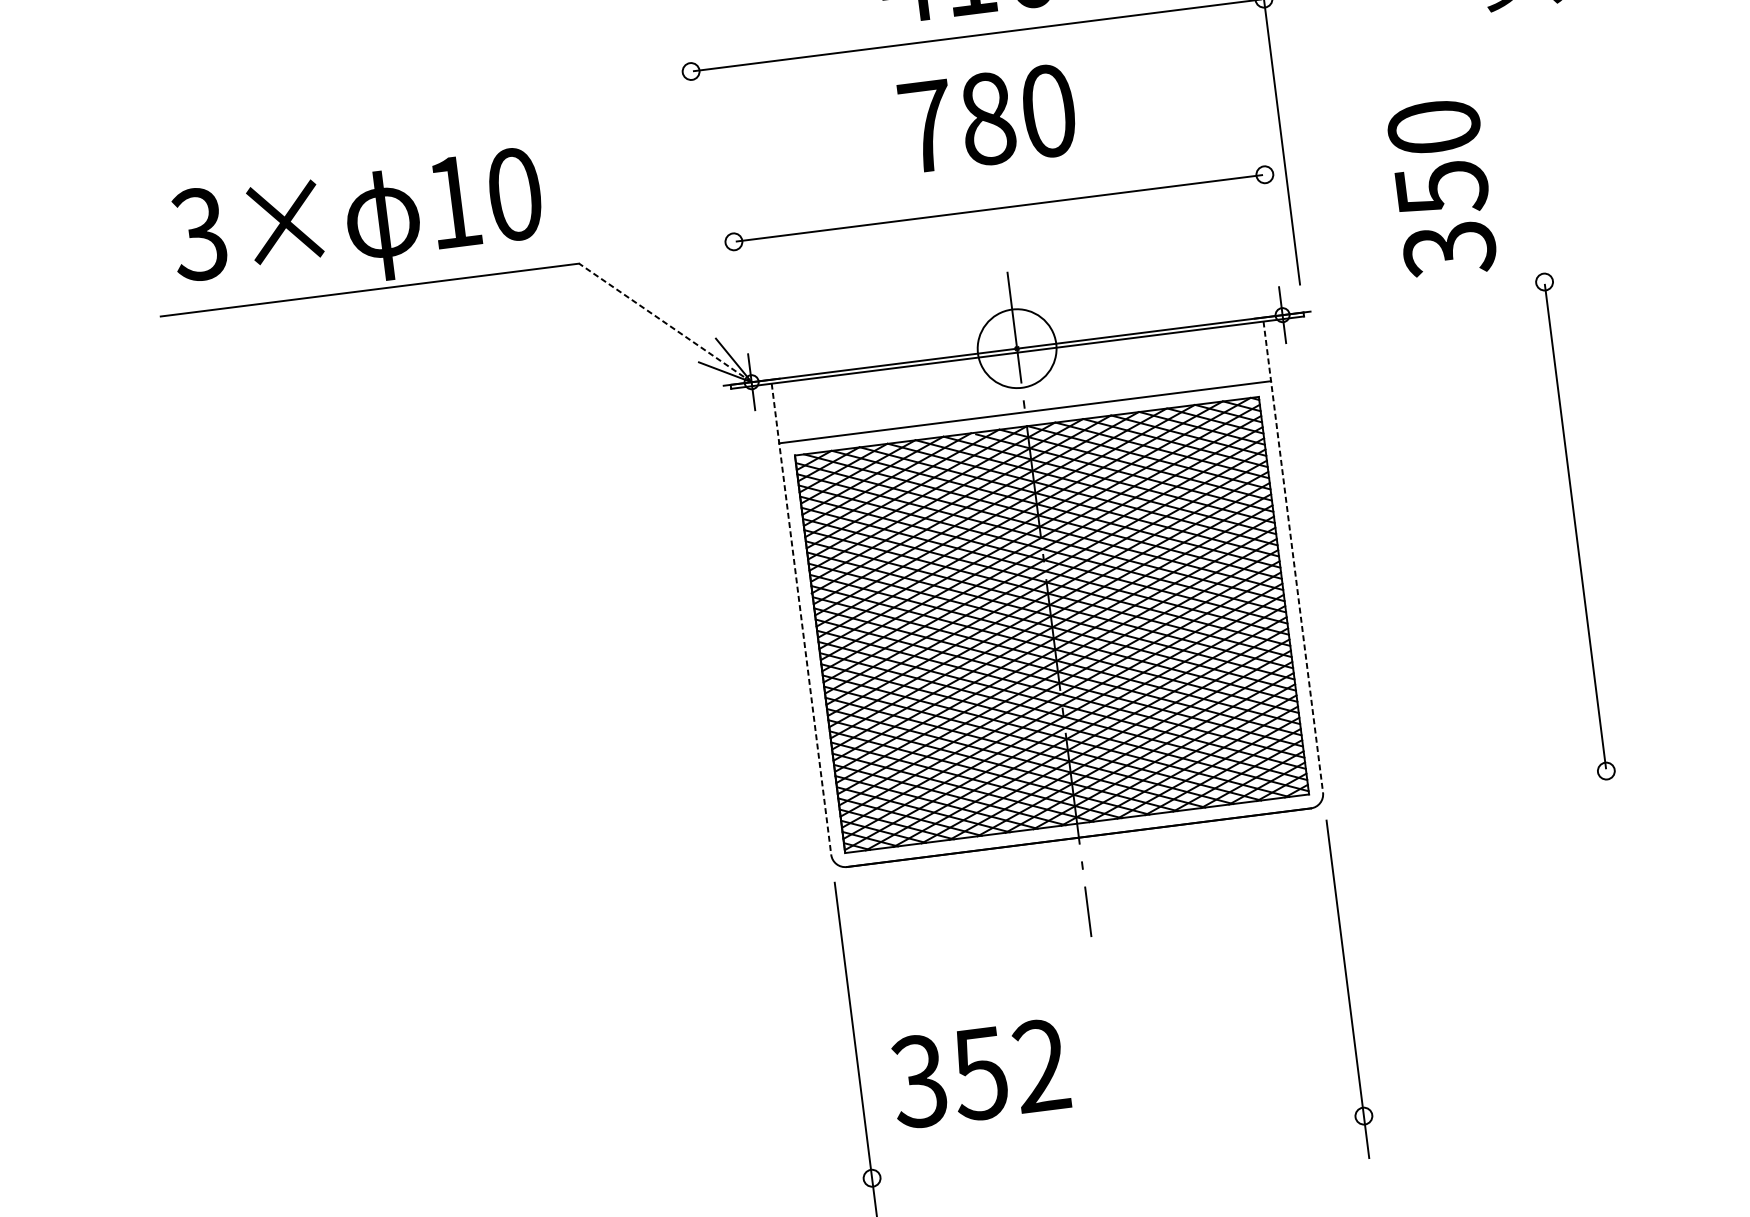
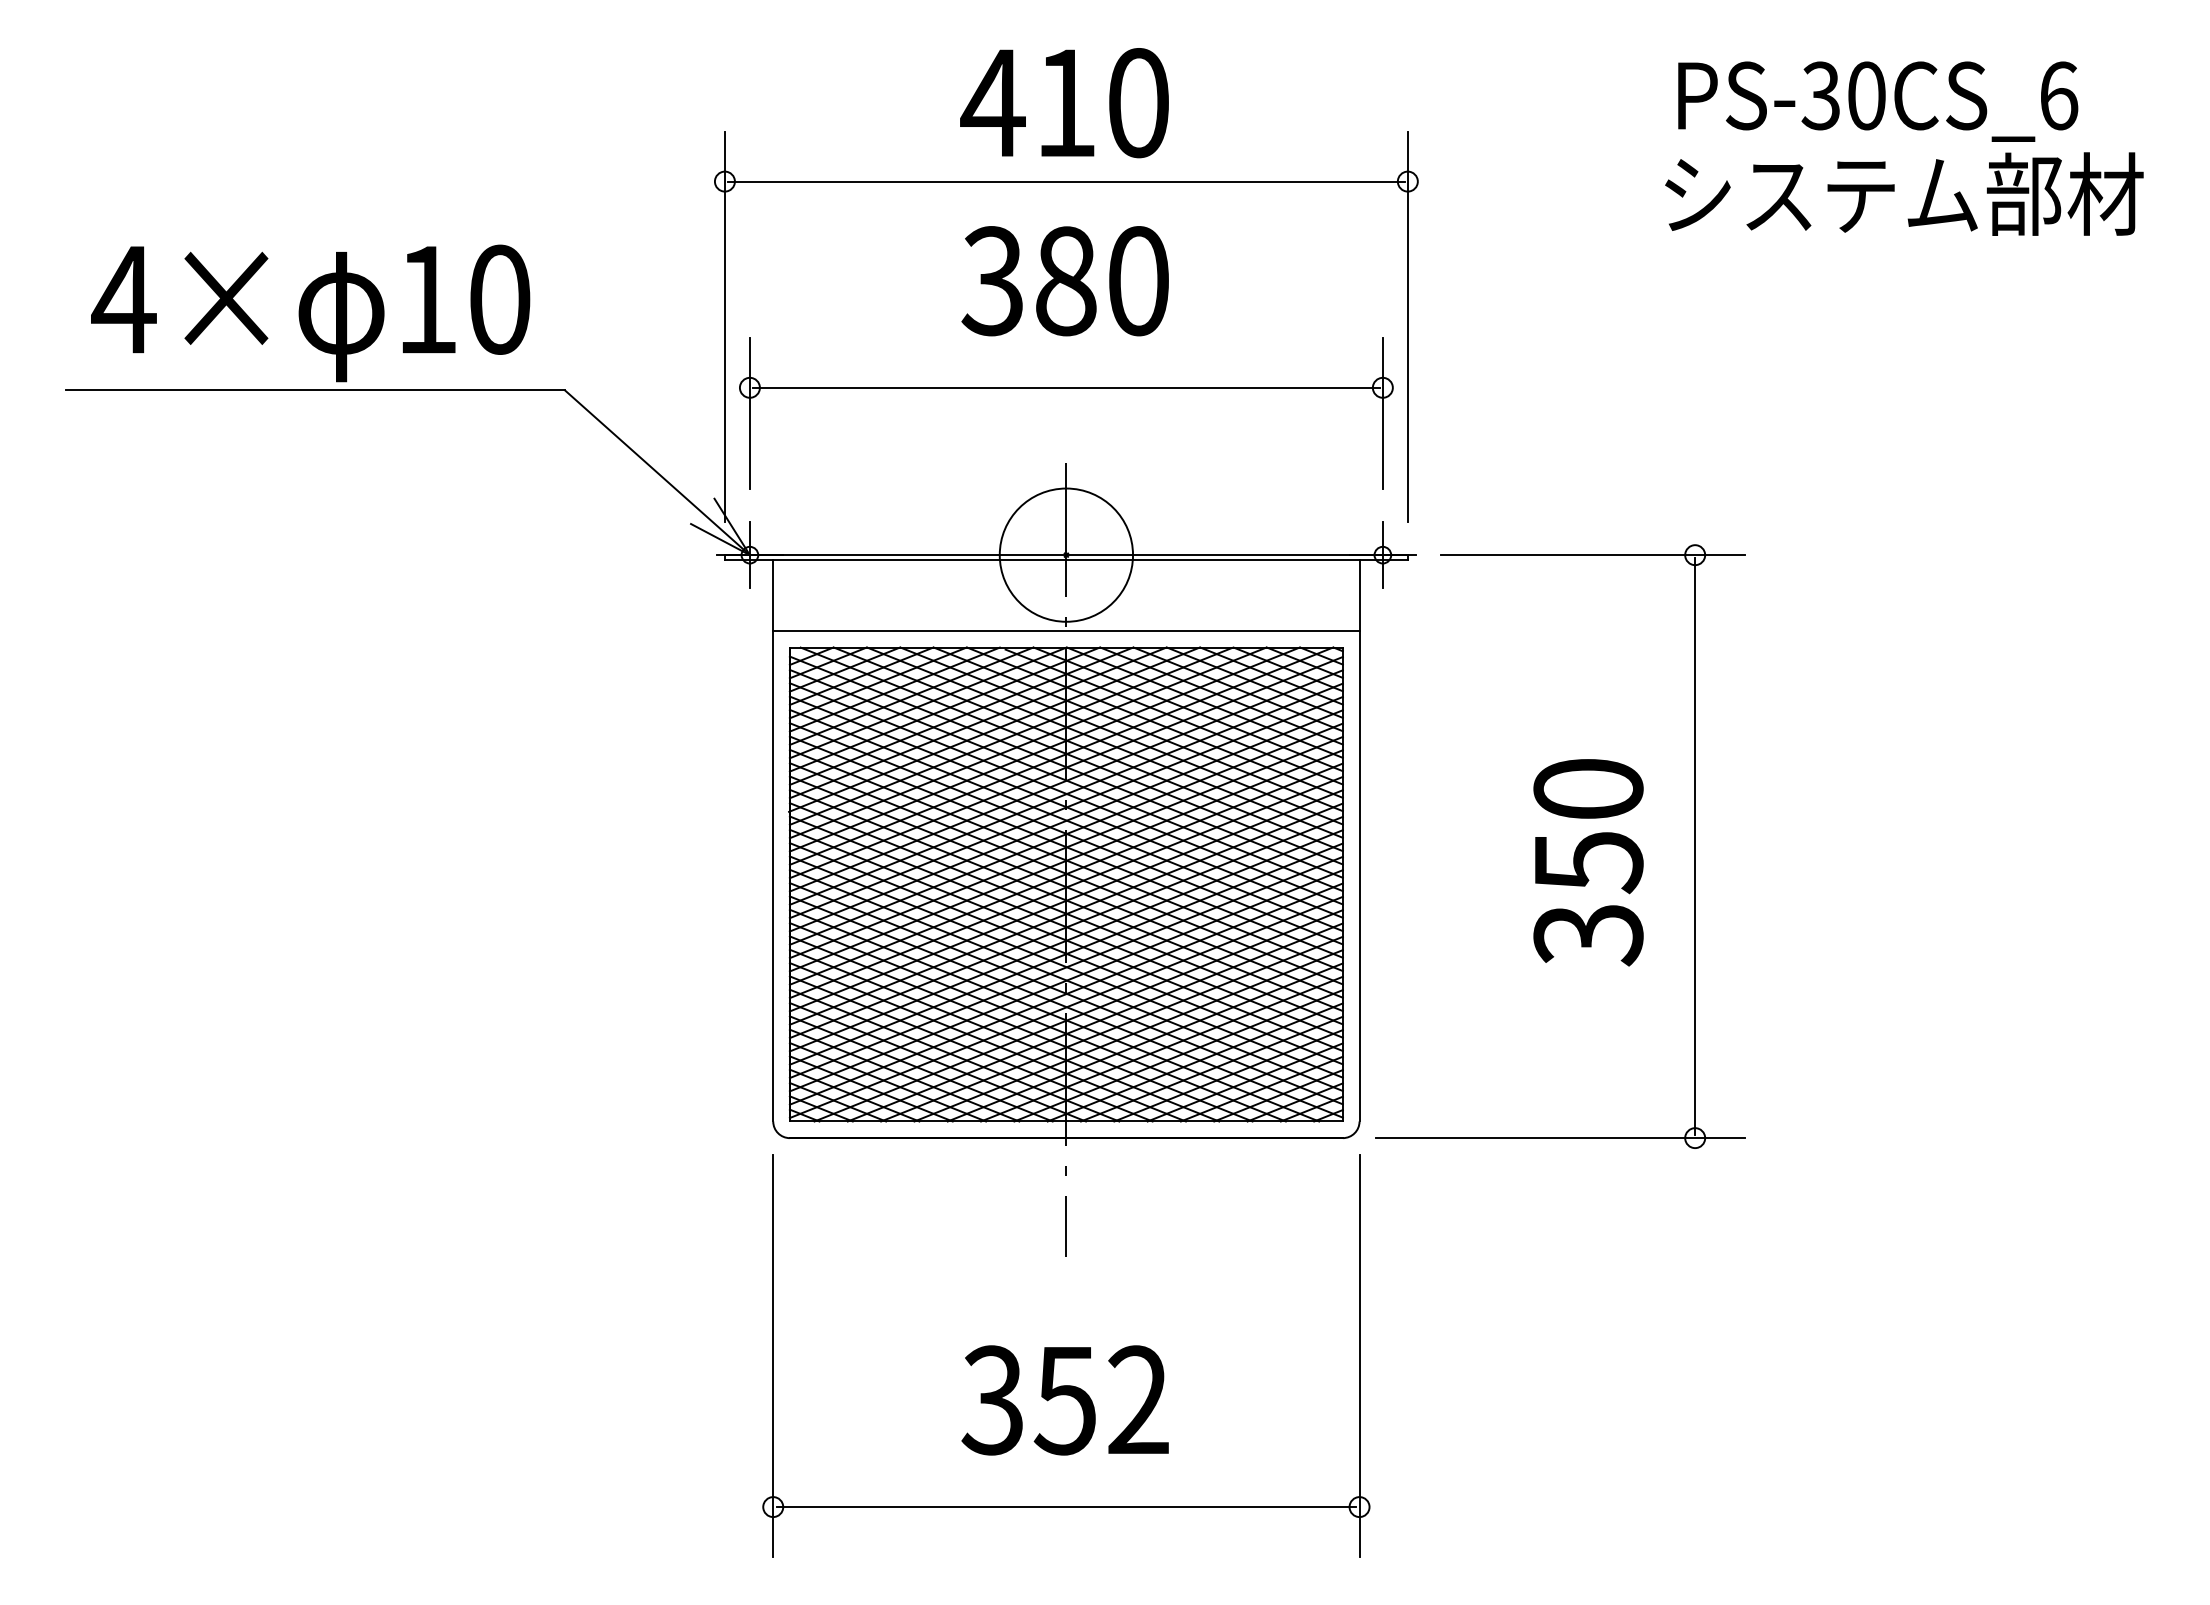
text: (926, 126) -> (992, 281), 780 -> 380
text: (1441, 188) -> (1588, 862), moved
line: (706, 193) -> (724, 326), added
line: (1267, 195) -> (1382, 412), added
text: (199, 234) -> (123, 299), 3× -> 4×
line: (736, 262) -> (749, 412), added
line: (1459, 293) -> (1593, 555), added
line: (665, 322) -> (657, 472), dashed -> solid
circle: (1017, 348) -> (1066, 554), size x1.43
line: (1293, 556) -> (1359, 840), dashed -> solid
line: (801, 619) -> (773, 840), dashed -> solid
line: (1493, 785) -> (1560, 1138), added
text: (979, 1073) -> (1064, 1400), moved
line: (1118, 1147) -> (1066, 1507), added

